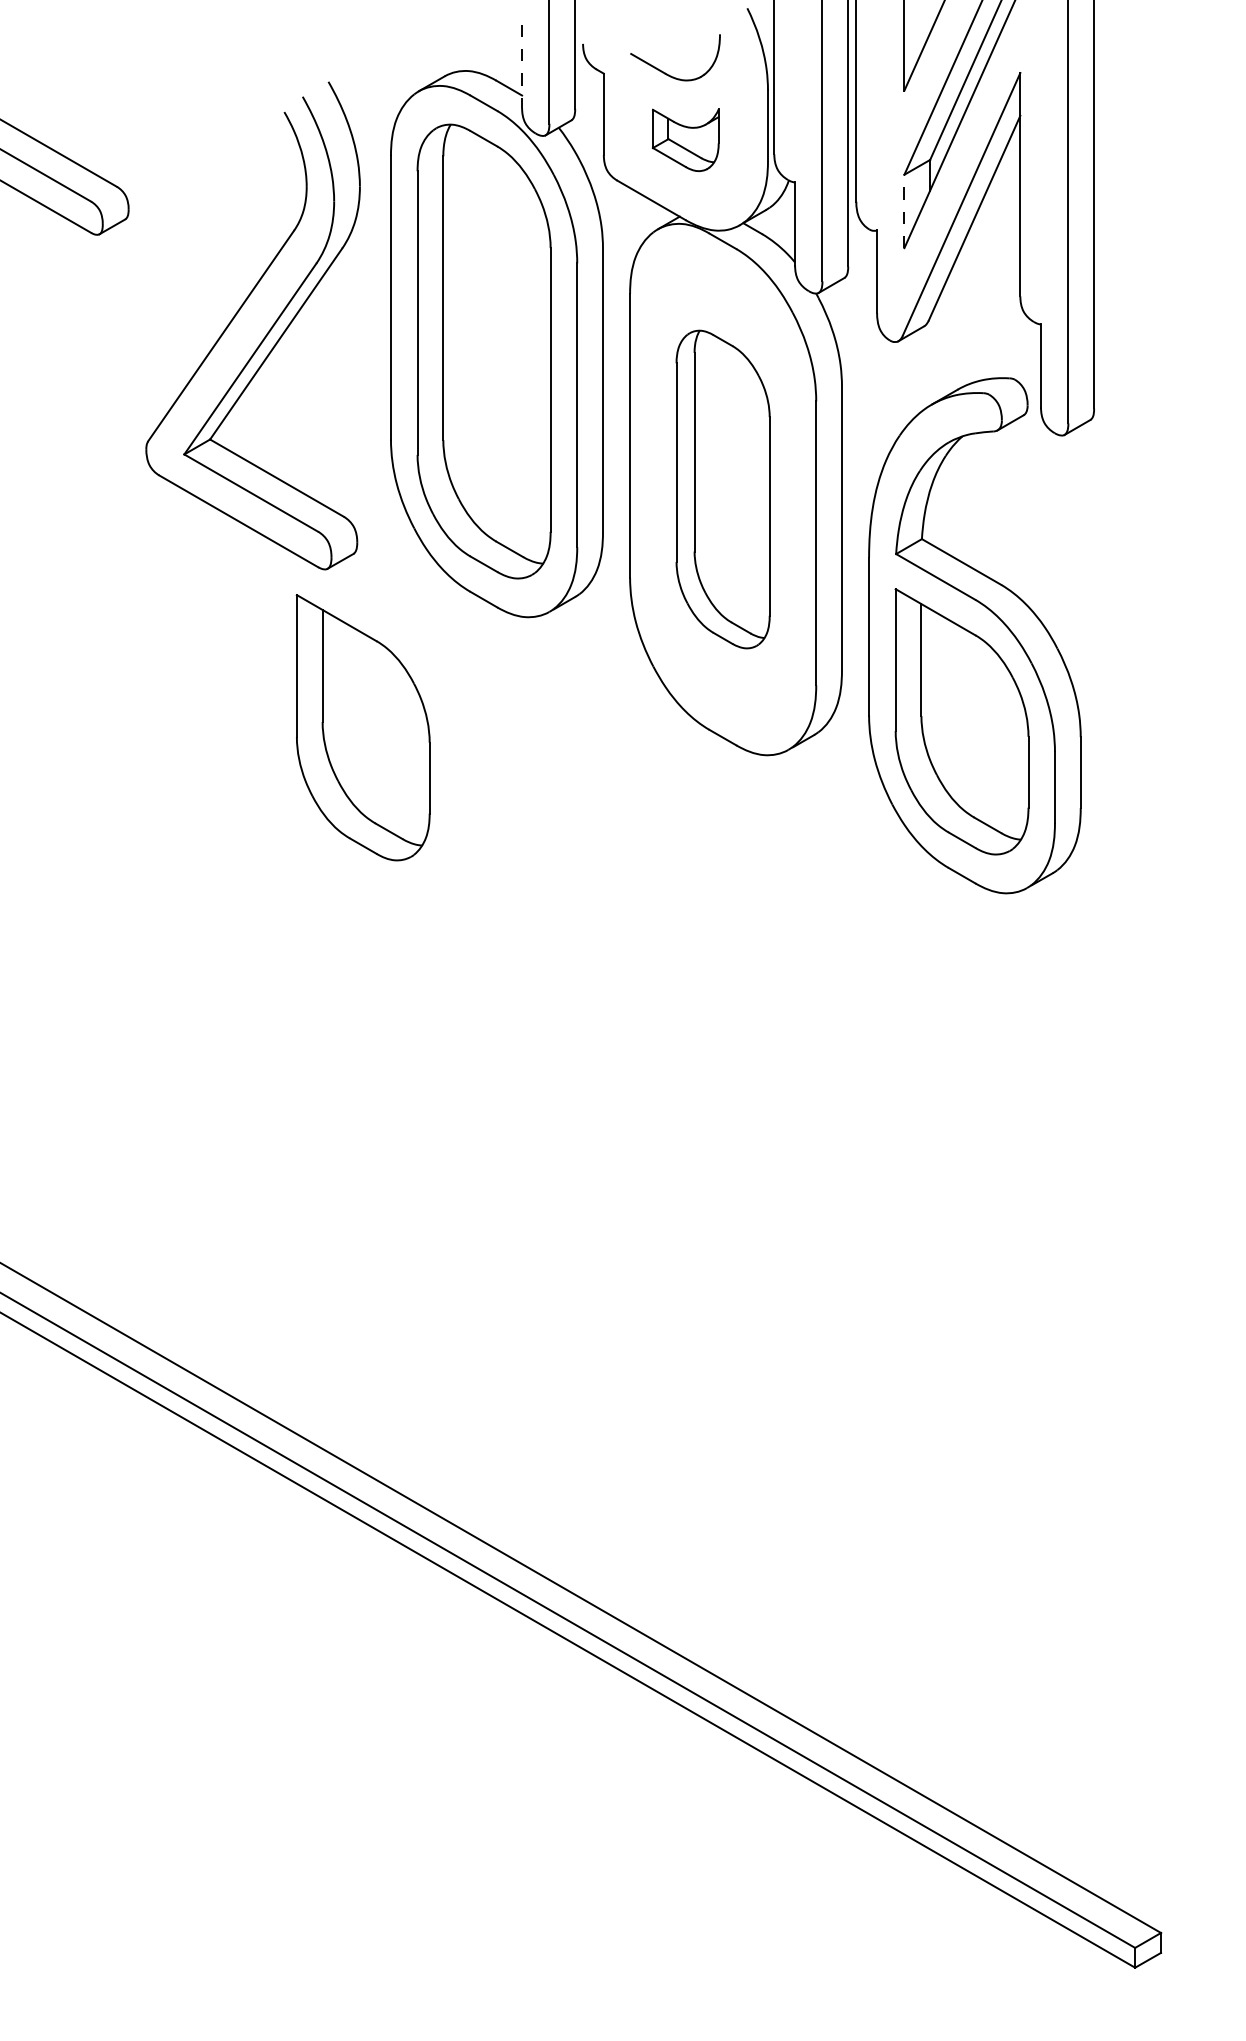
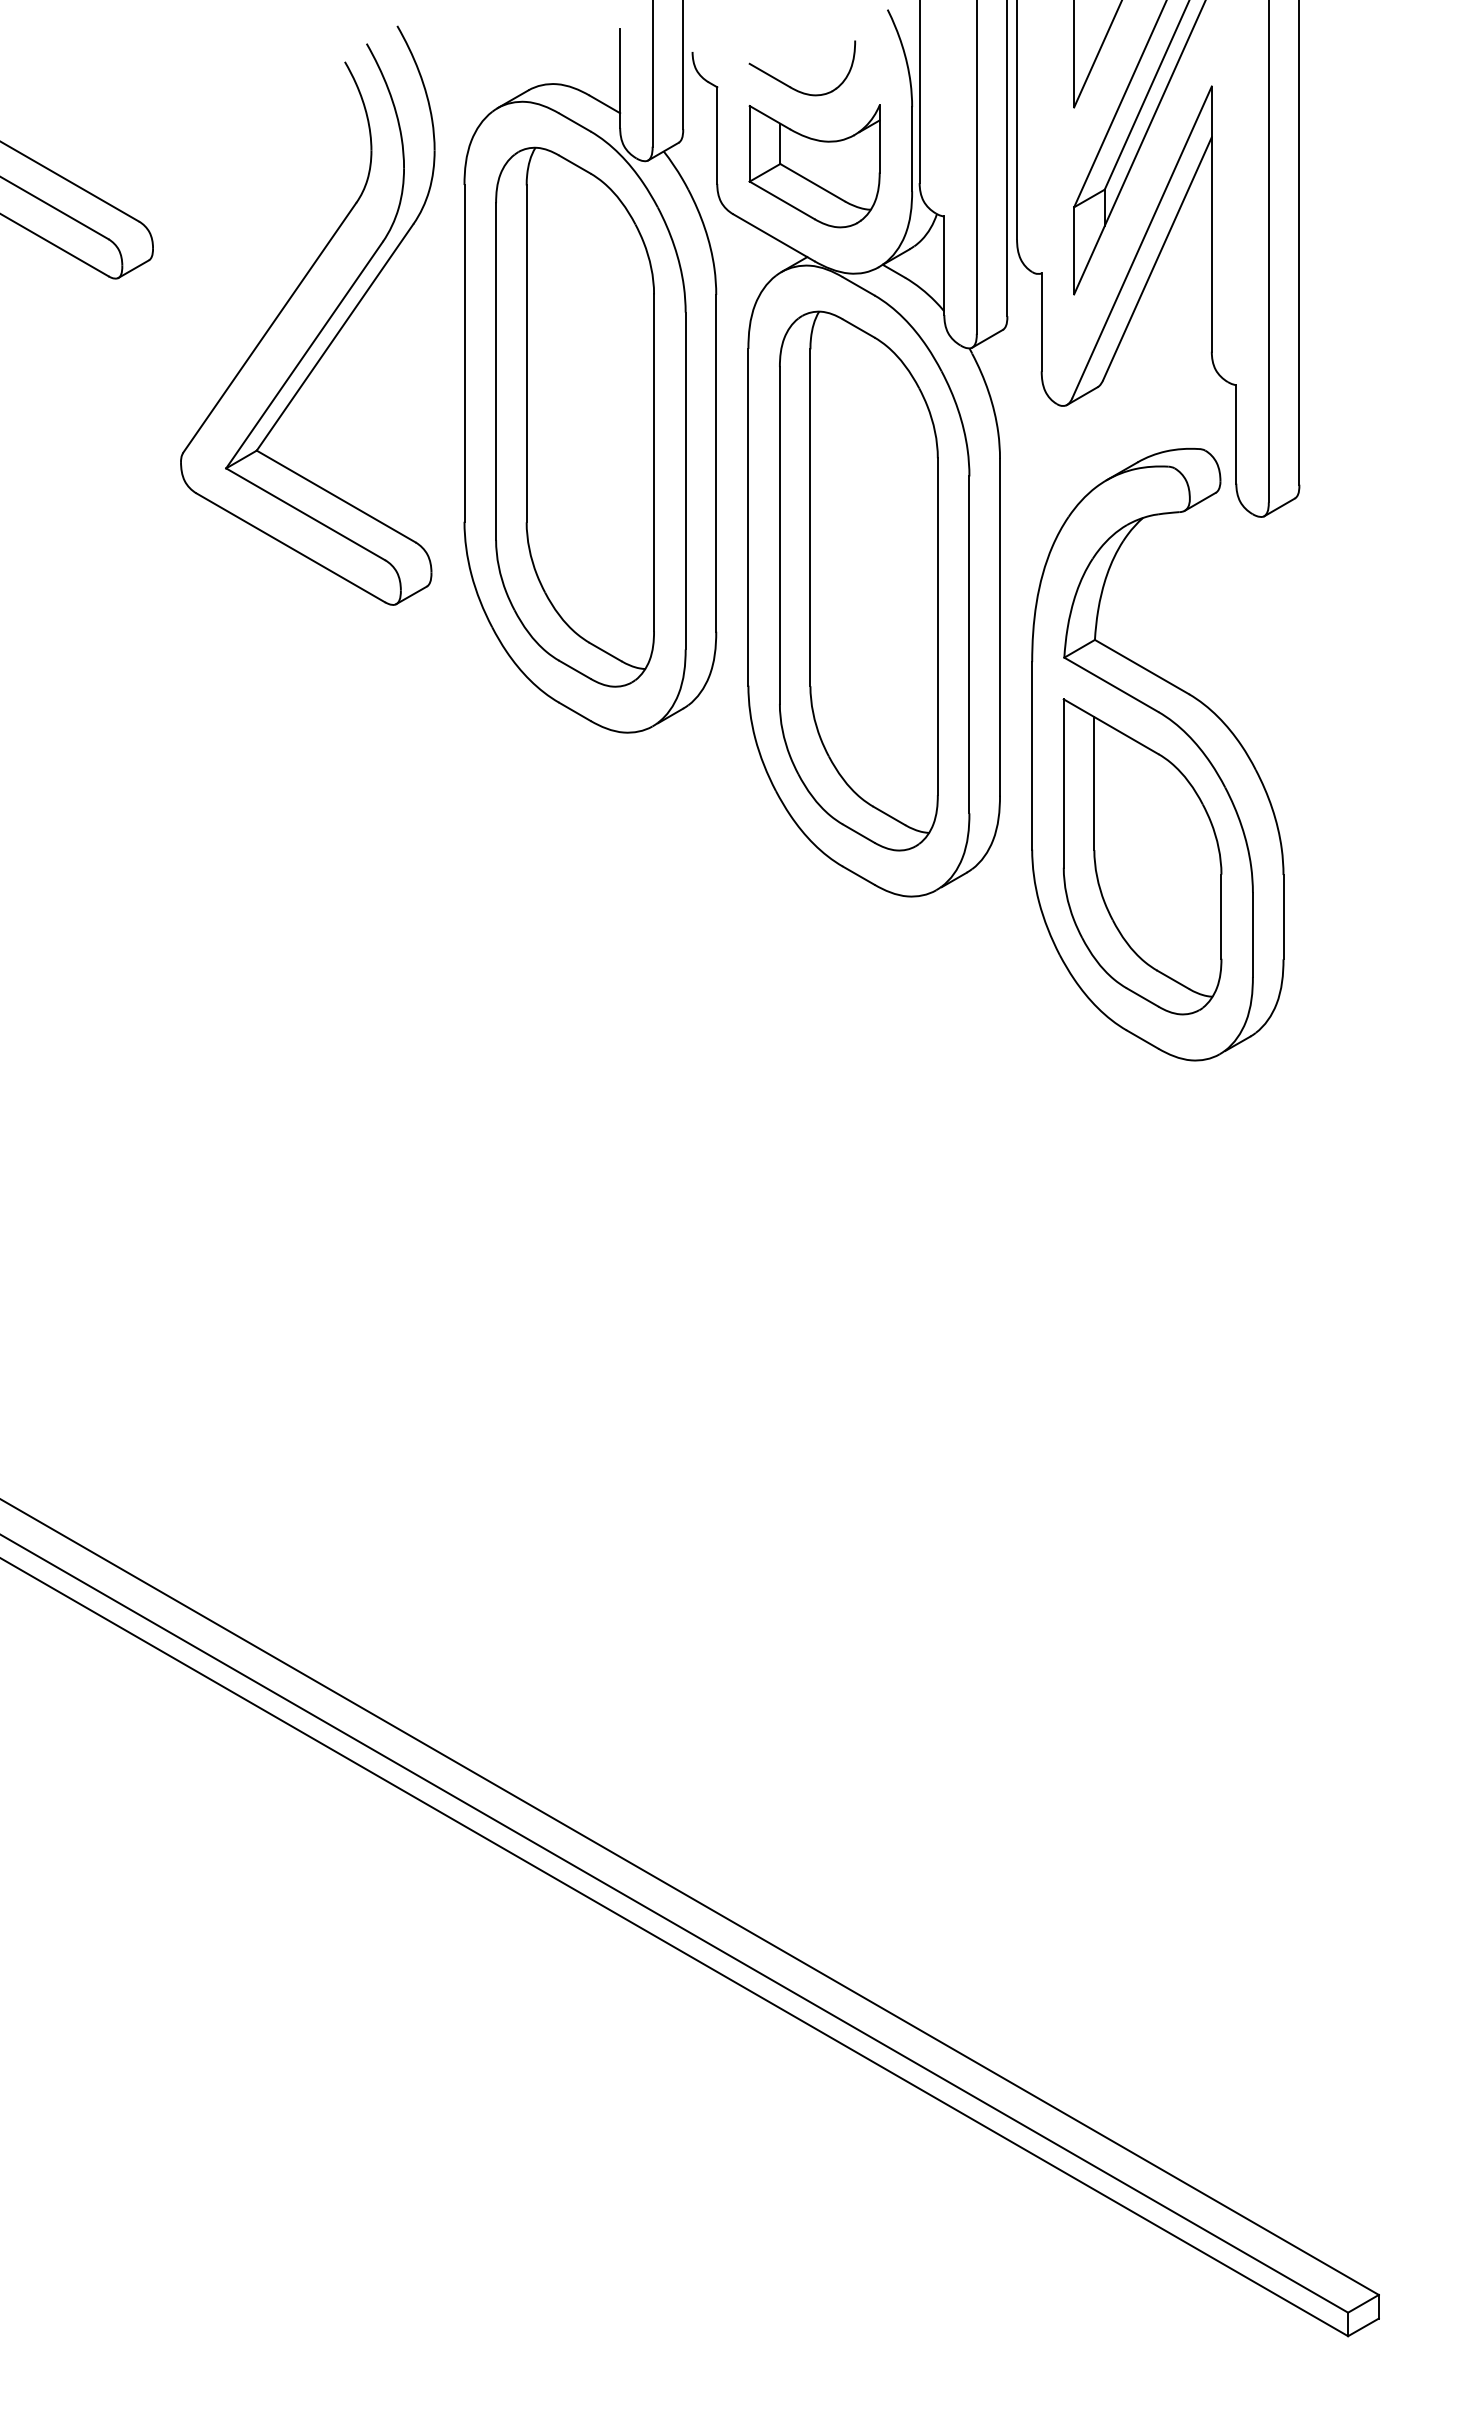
line: (522, 67) -> (620, 79), dashed -> solid
part: (685, 140) -> (814, 166), size x1.67
line: (904, 211) -> (1074, 250), dashed -> solid
part: (266, 334) -> (323, 325), moved
part: (722, 489) -> (858, 580), size x1.43
part: (363, 727) -> (431, 863), removed

